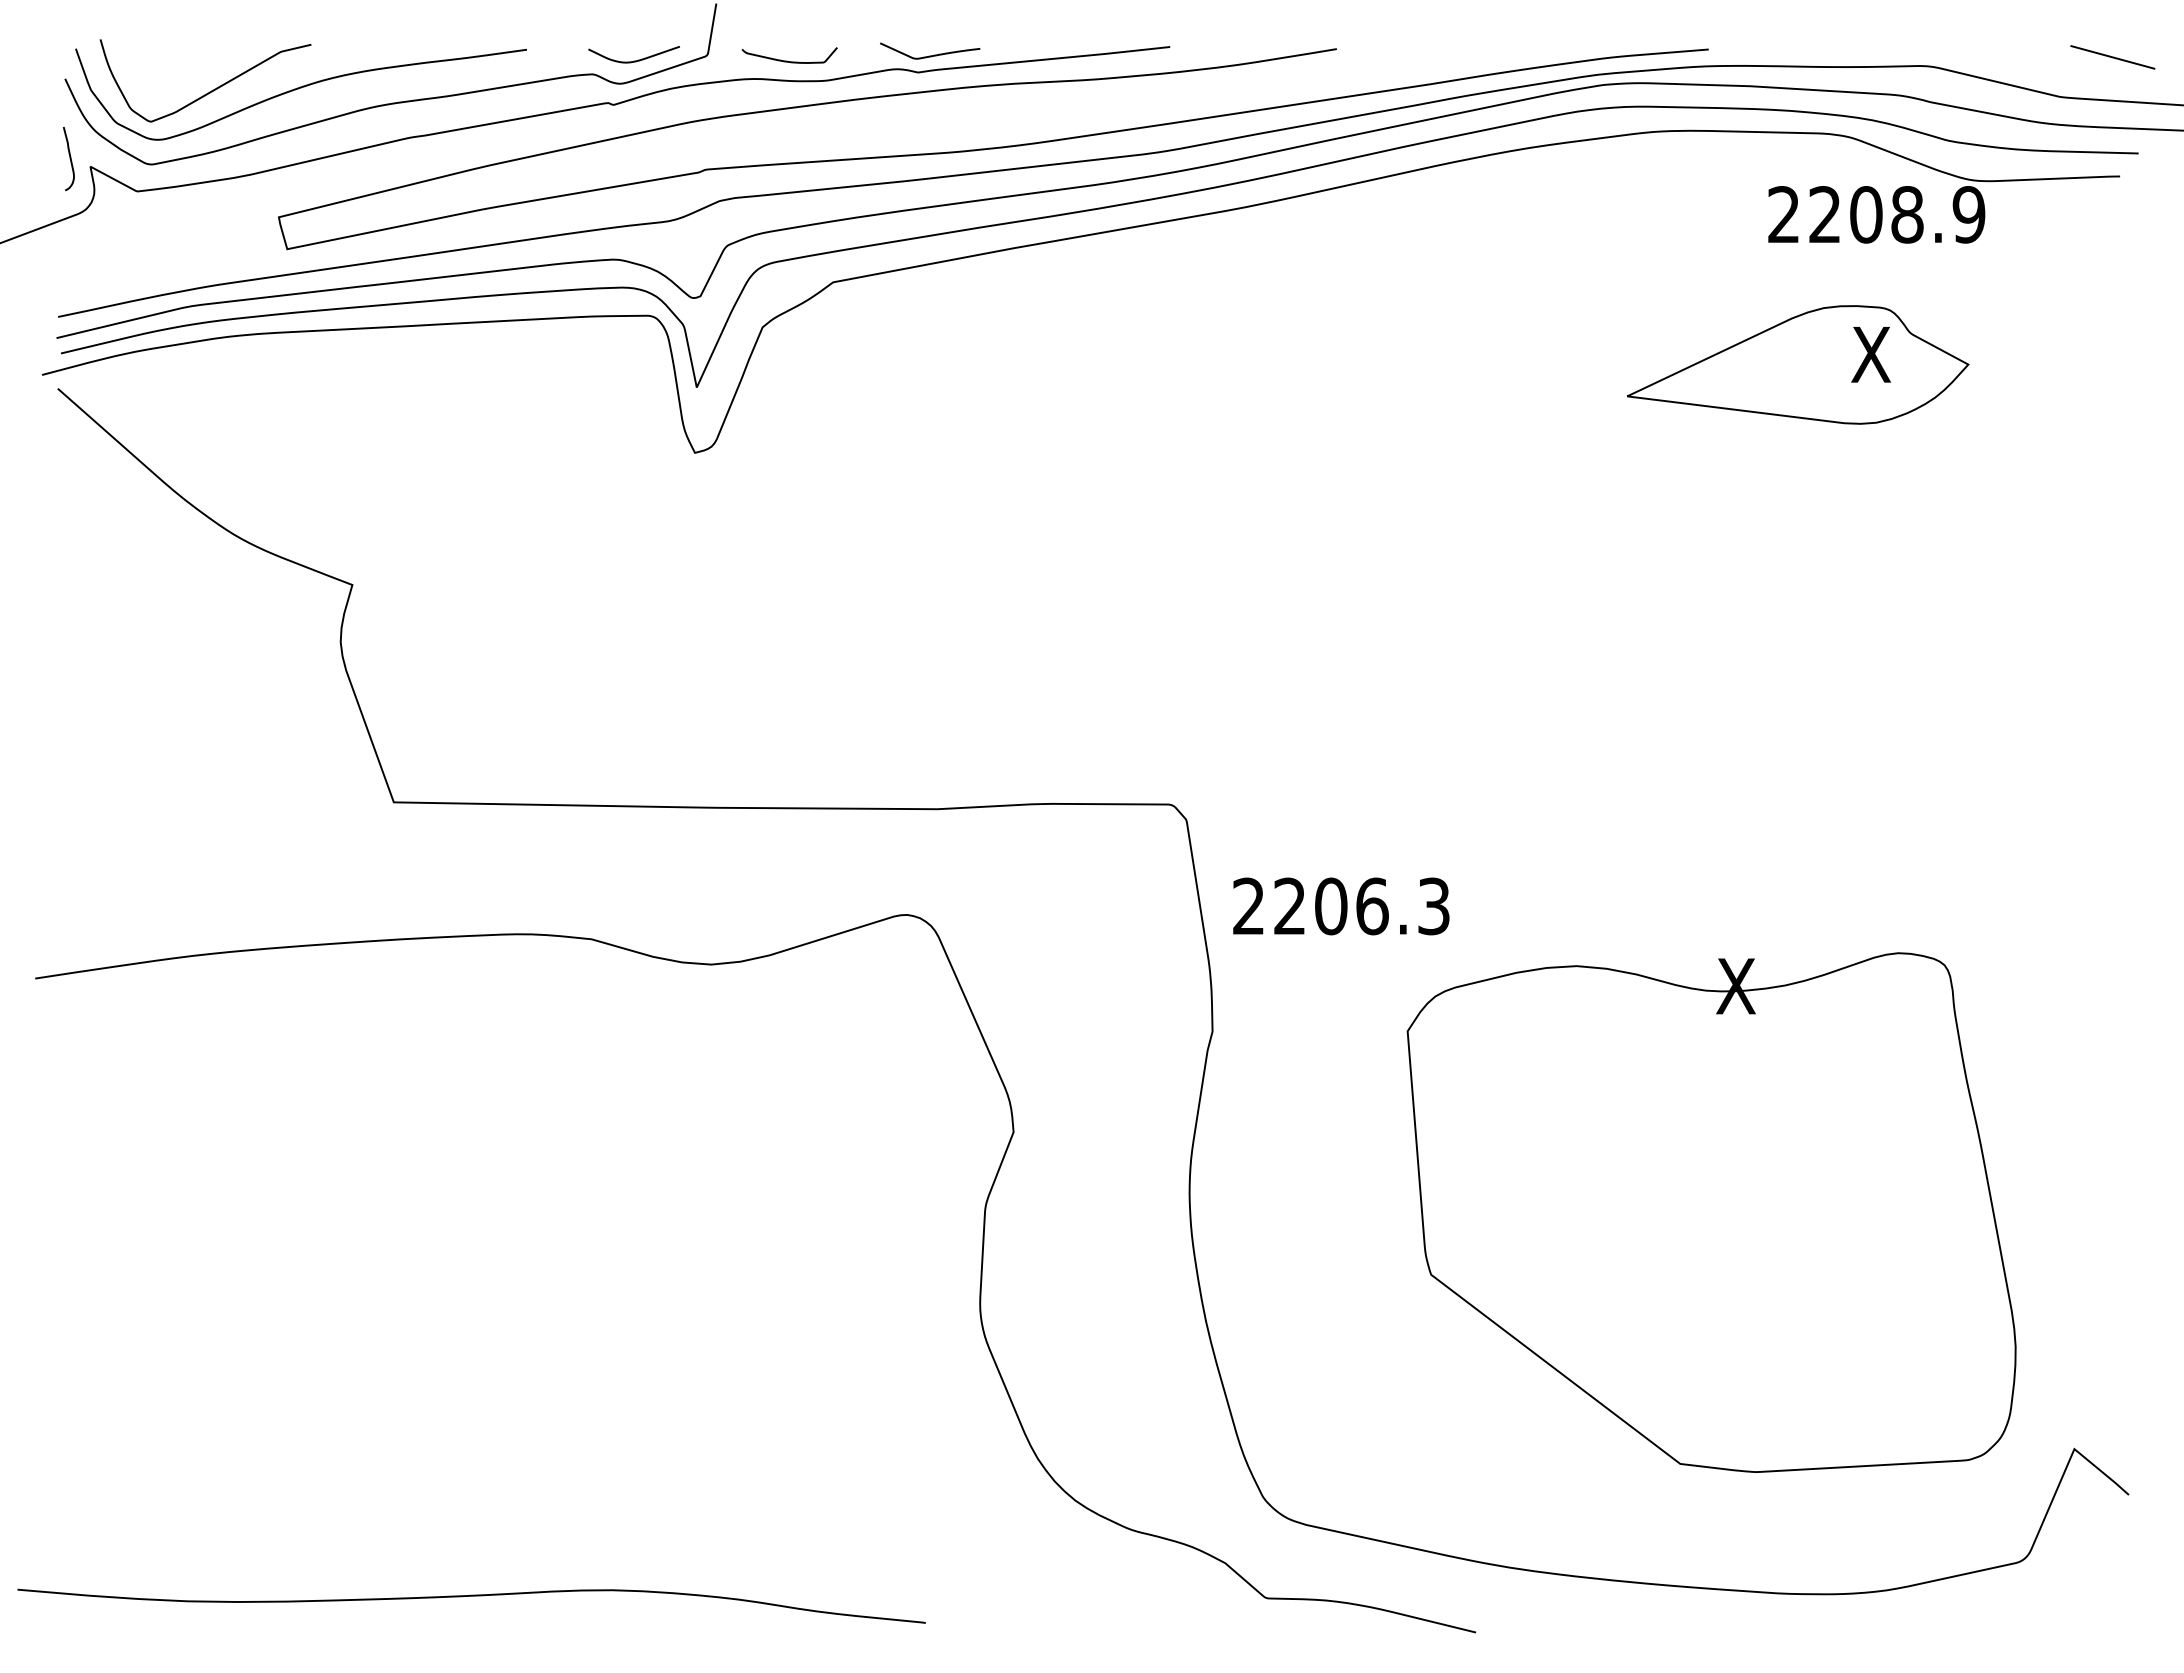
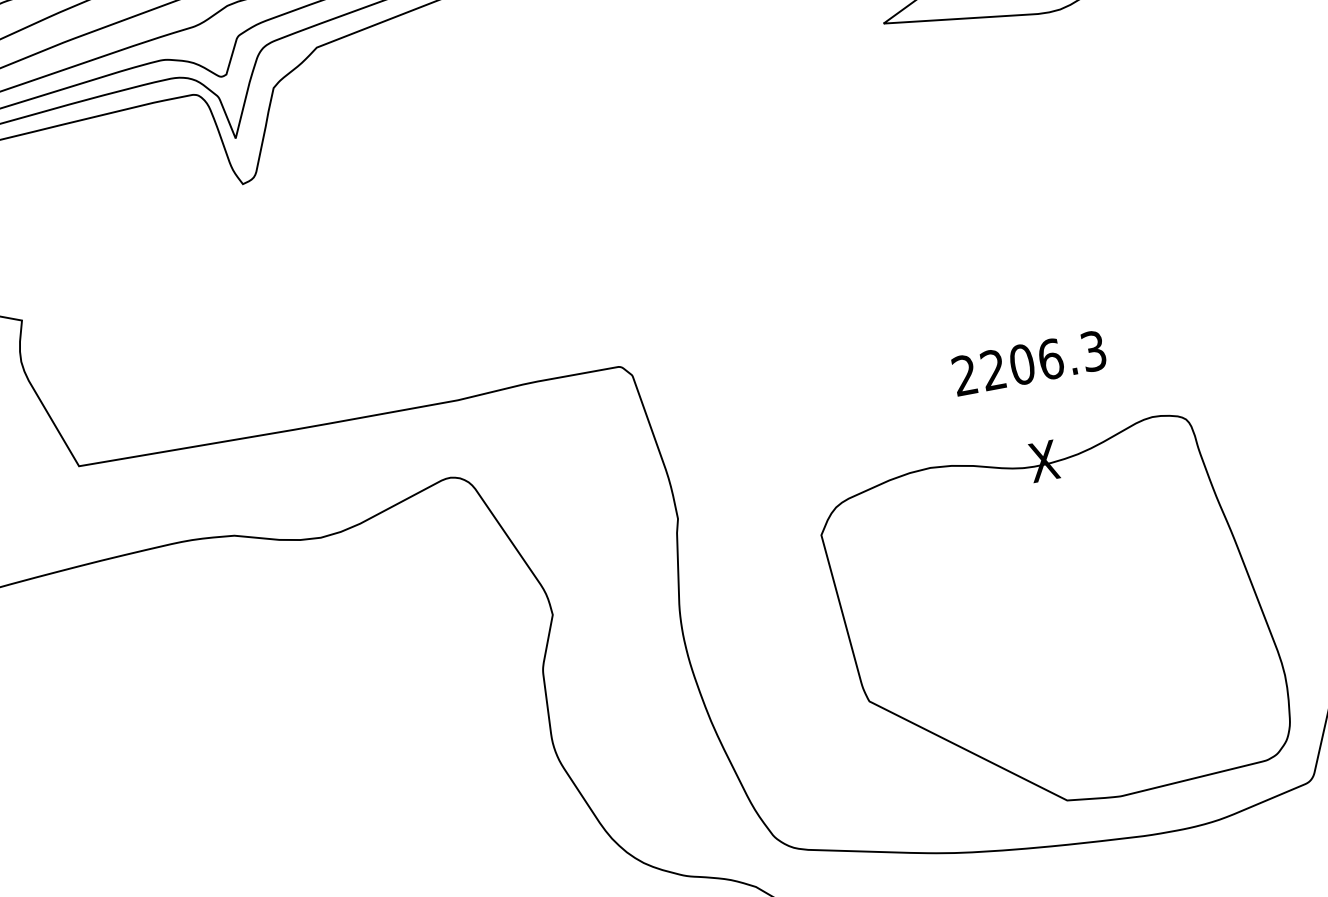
text: (1341, 906) -> (1029, 363), moved
part: (1711, 1212) -> (1056, 621), moved

